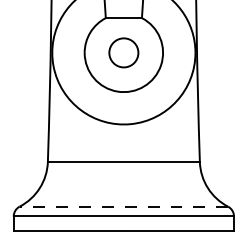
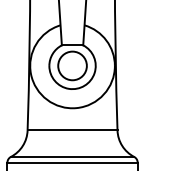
circle: (123, 52) -> (72, 65), size x1.67
line: (123, 205) -> (72, 156), dashed -> solid

